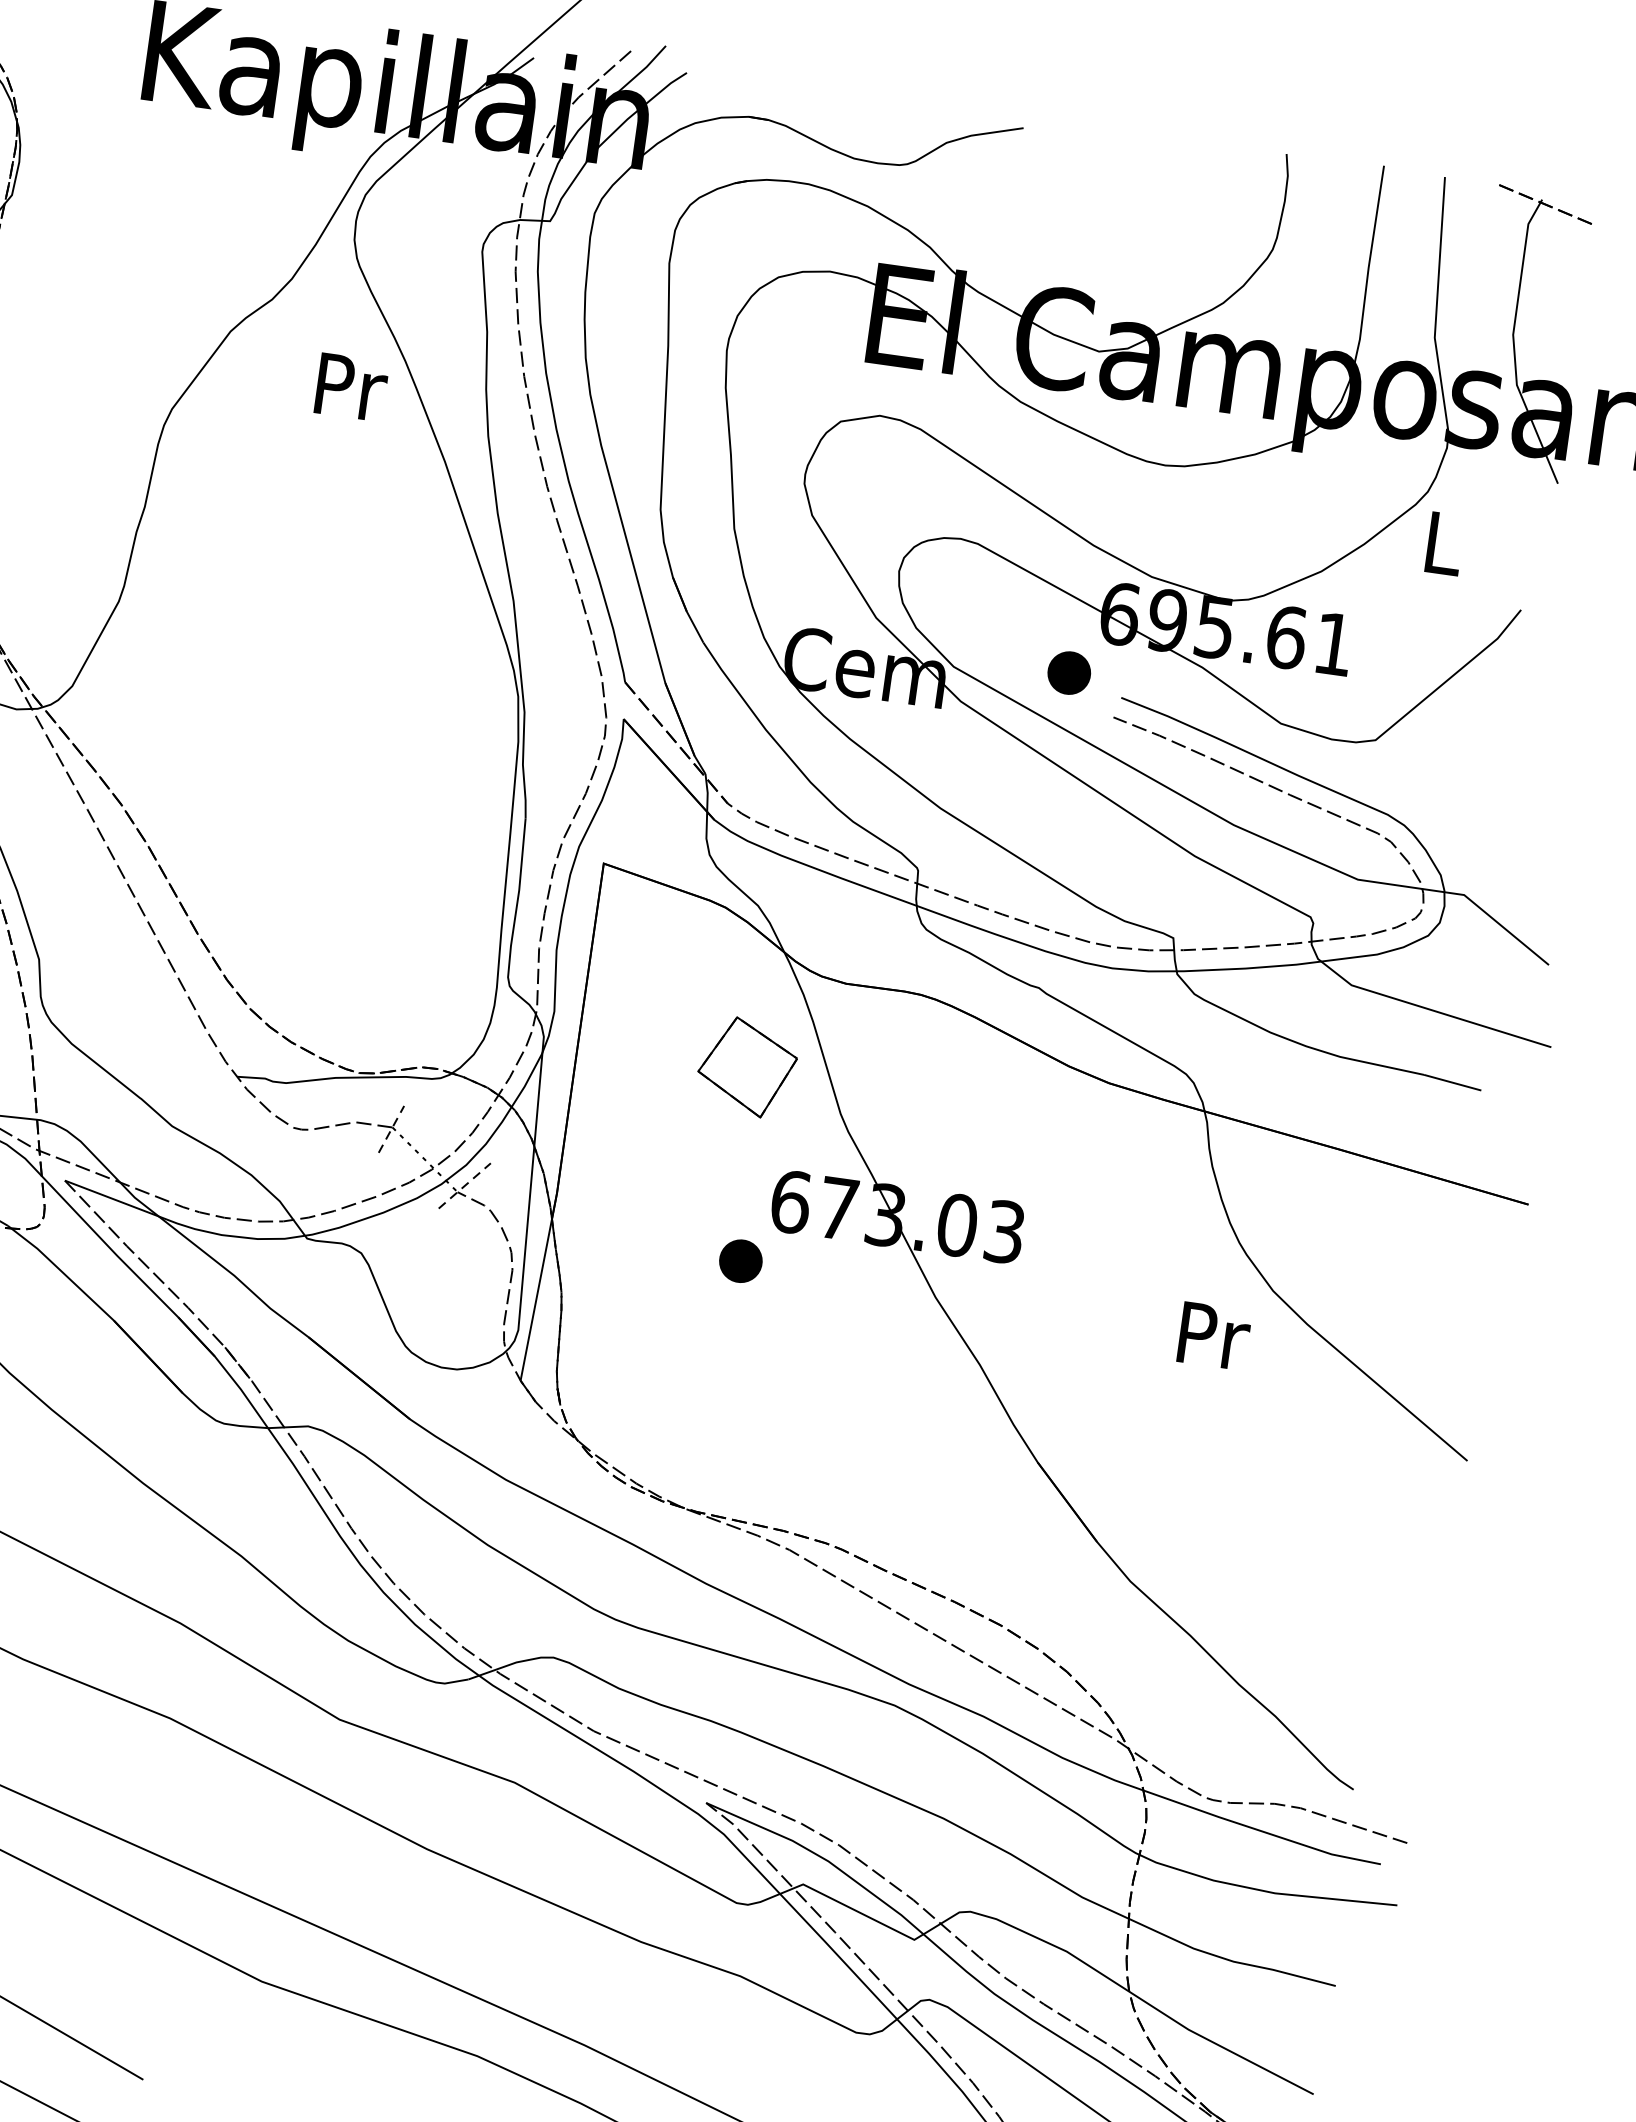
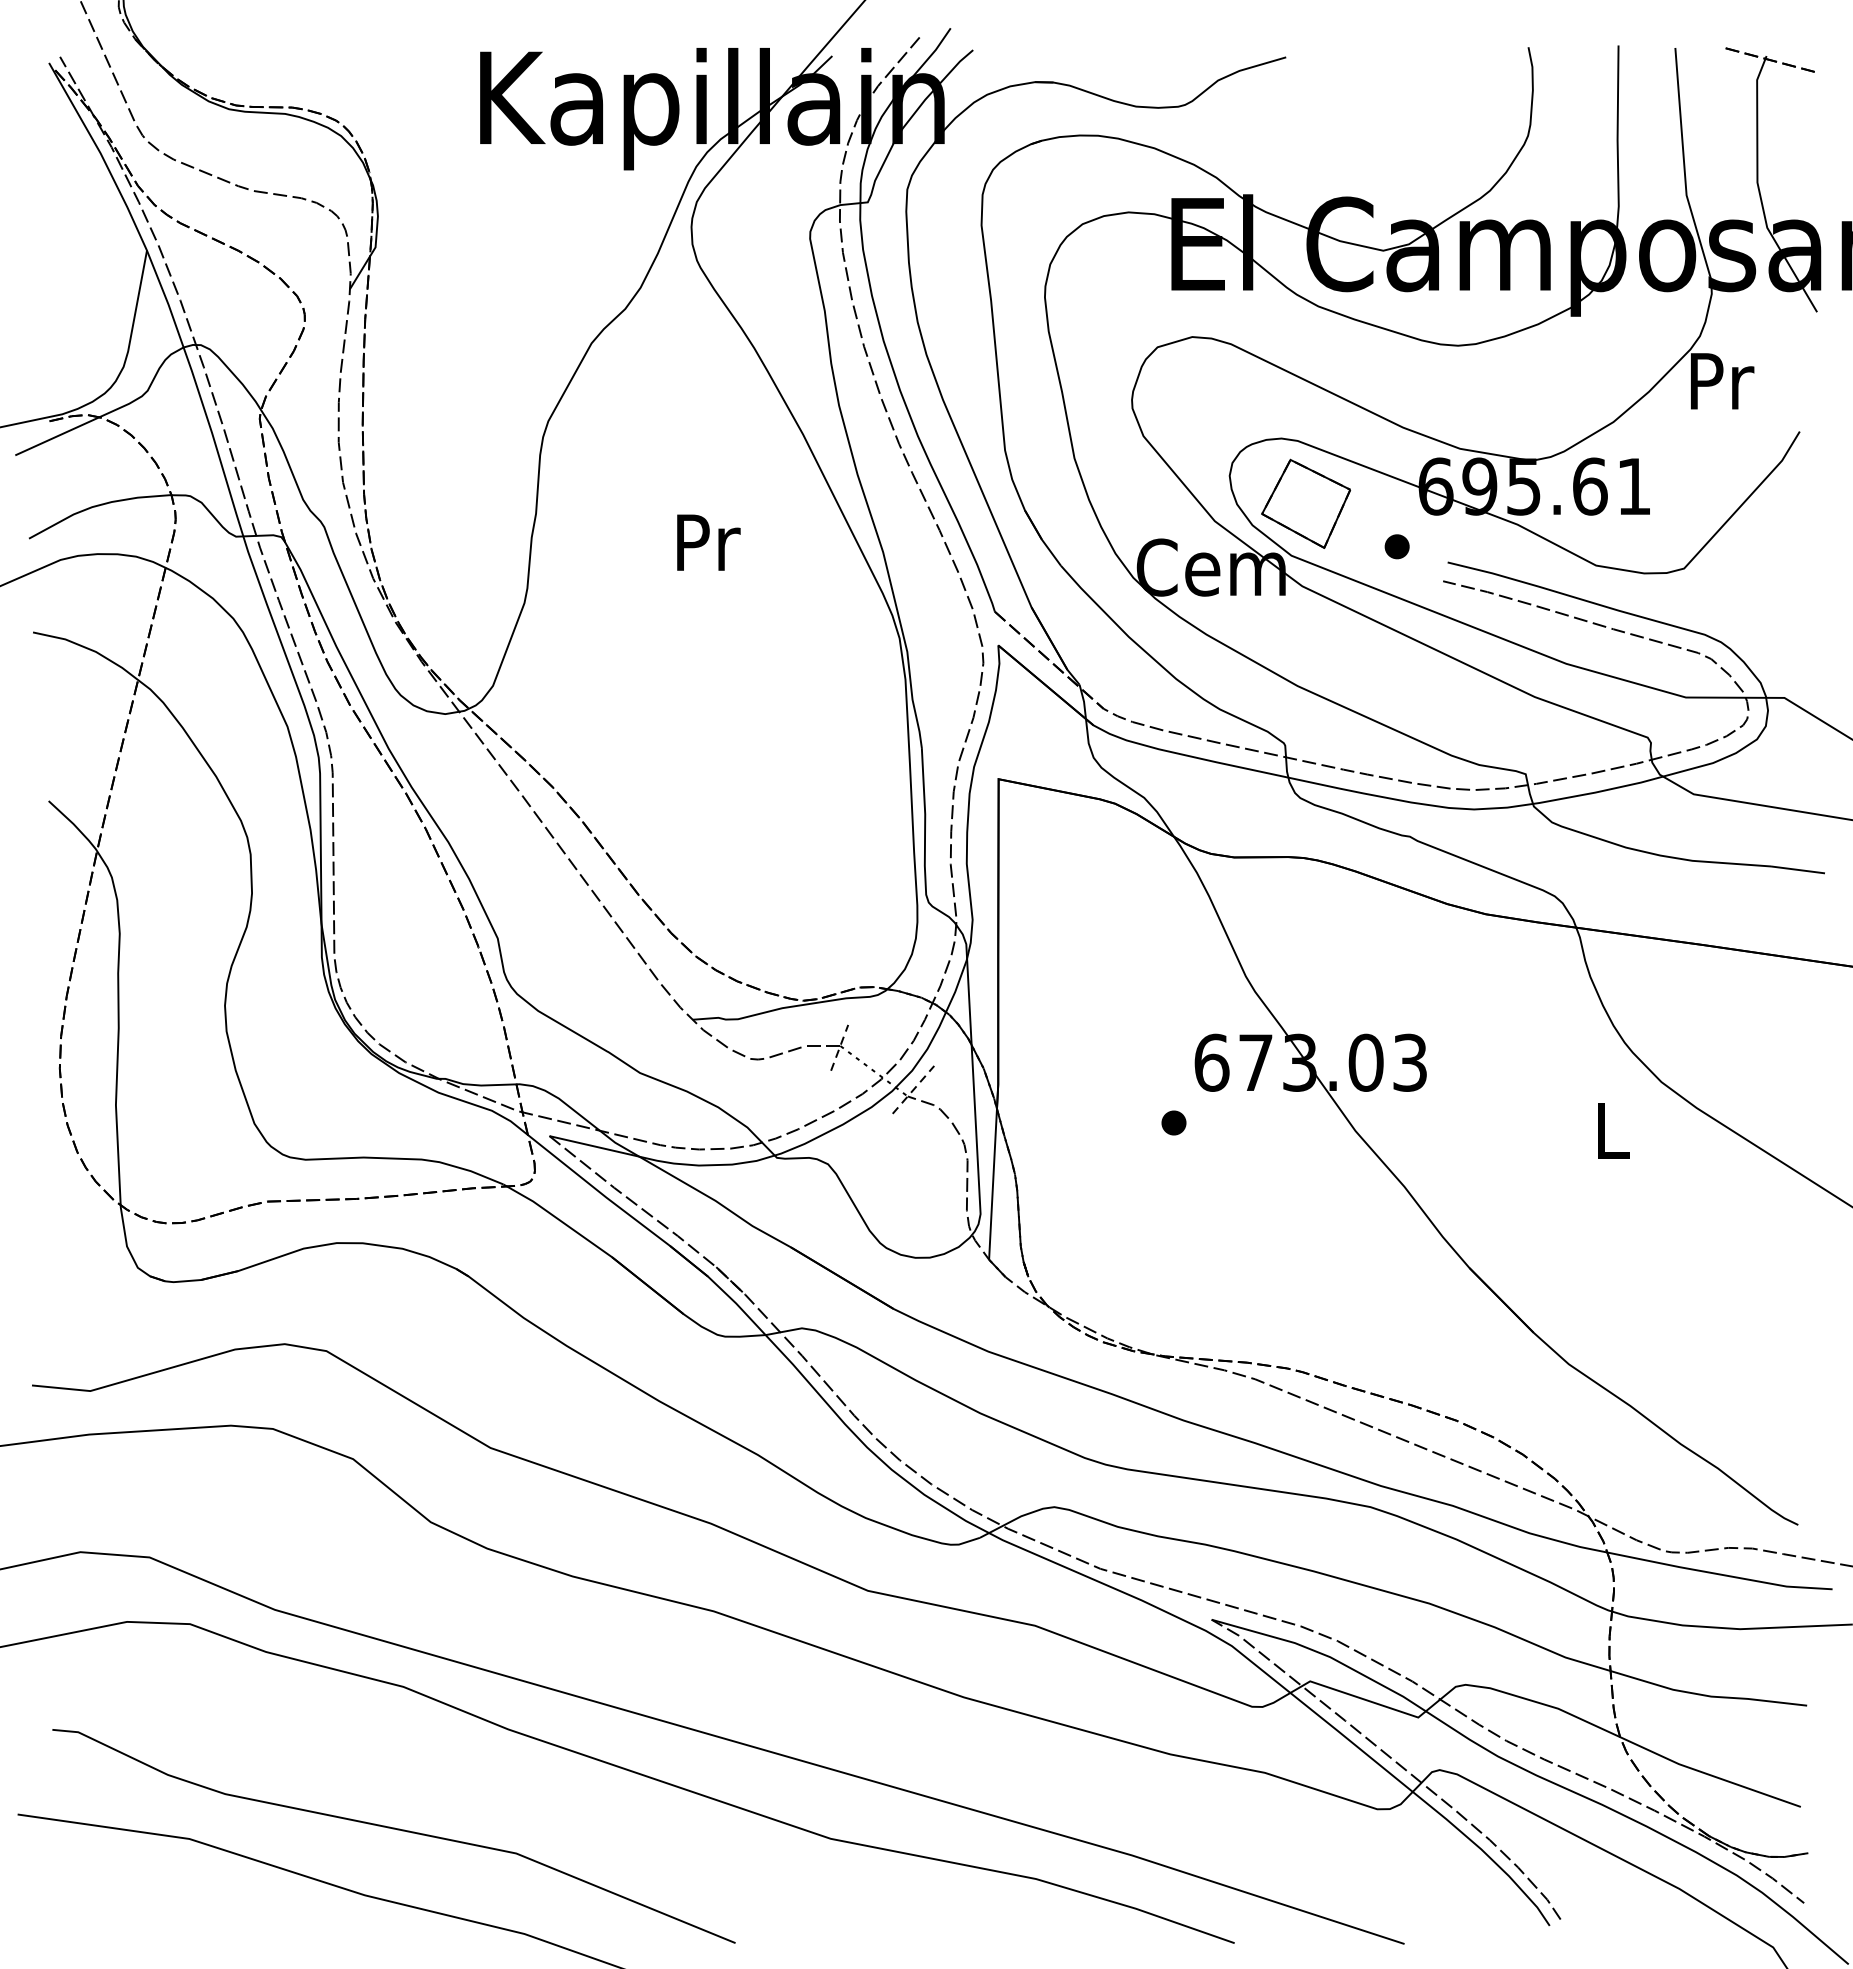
text: (351, 387) -> (708, 542), moved
text: (1445, 544) -> (1722, 381), L -> Pr
part: (1068, 672) -> (1396, 546), size x0.62
part: (747, 1066) -> (1306, 503), moved
part: (740, 1260) -> (1173, 1122), size x0.62
text: (1214, 1335) -> (1613, 1130), Pr -> L

